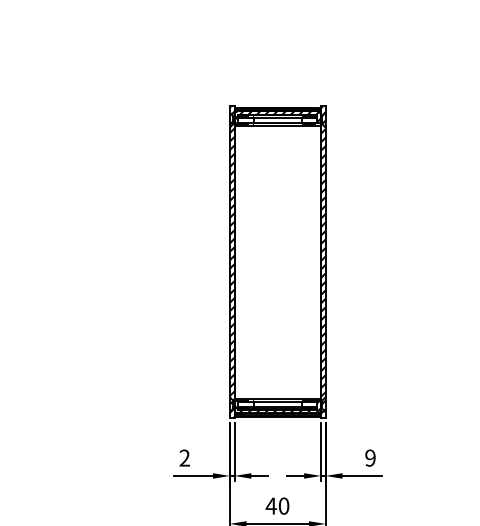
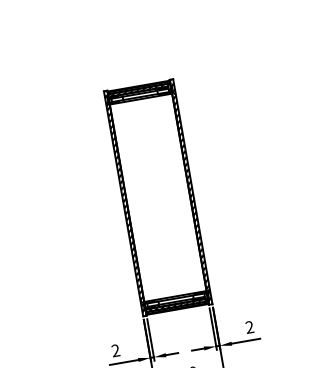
text: (370, 457) -> (249, 326), 9 -> 2

